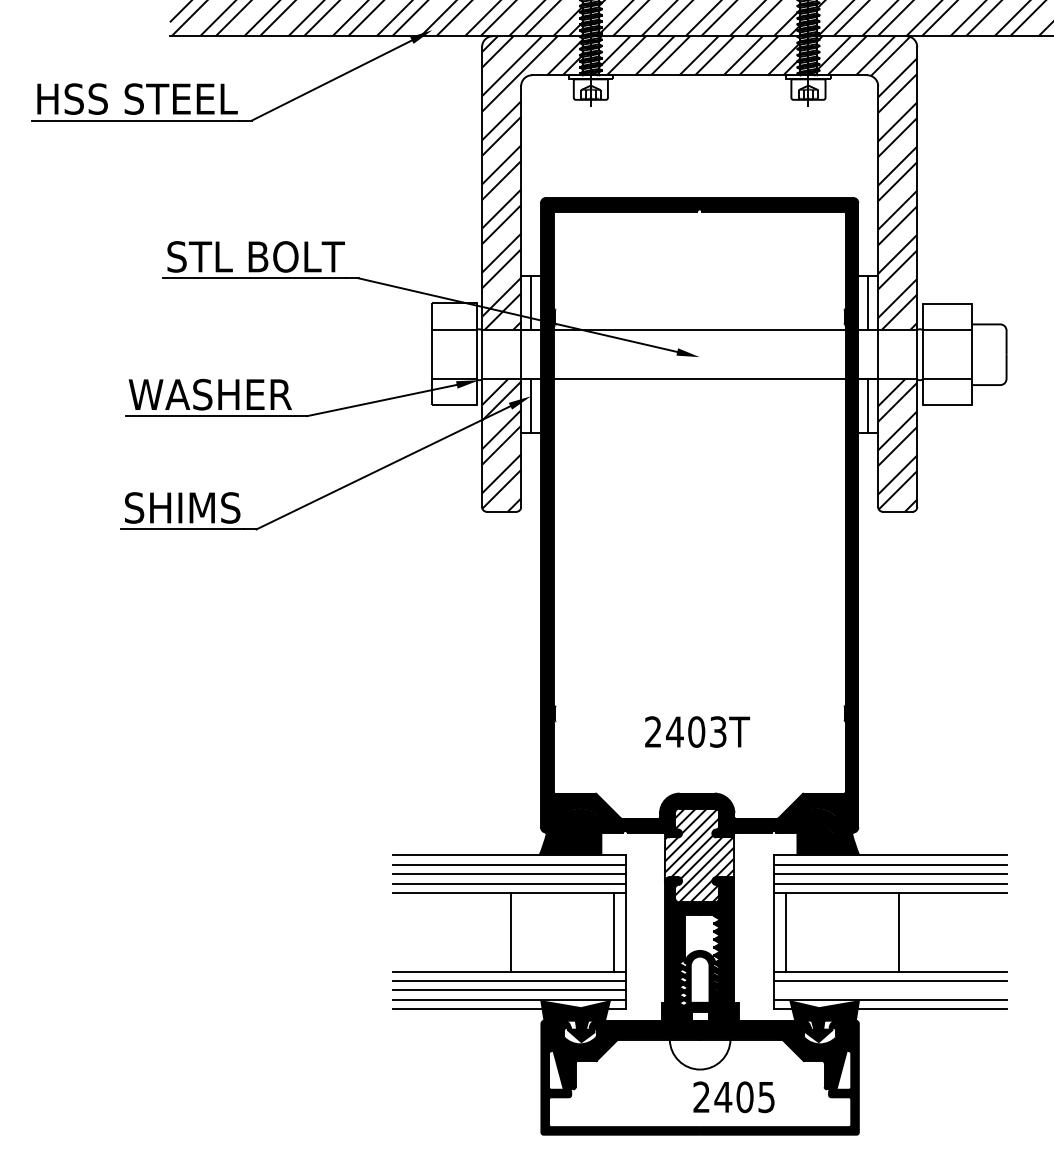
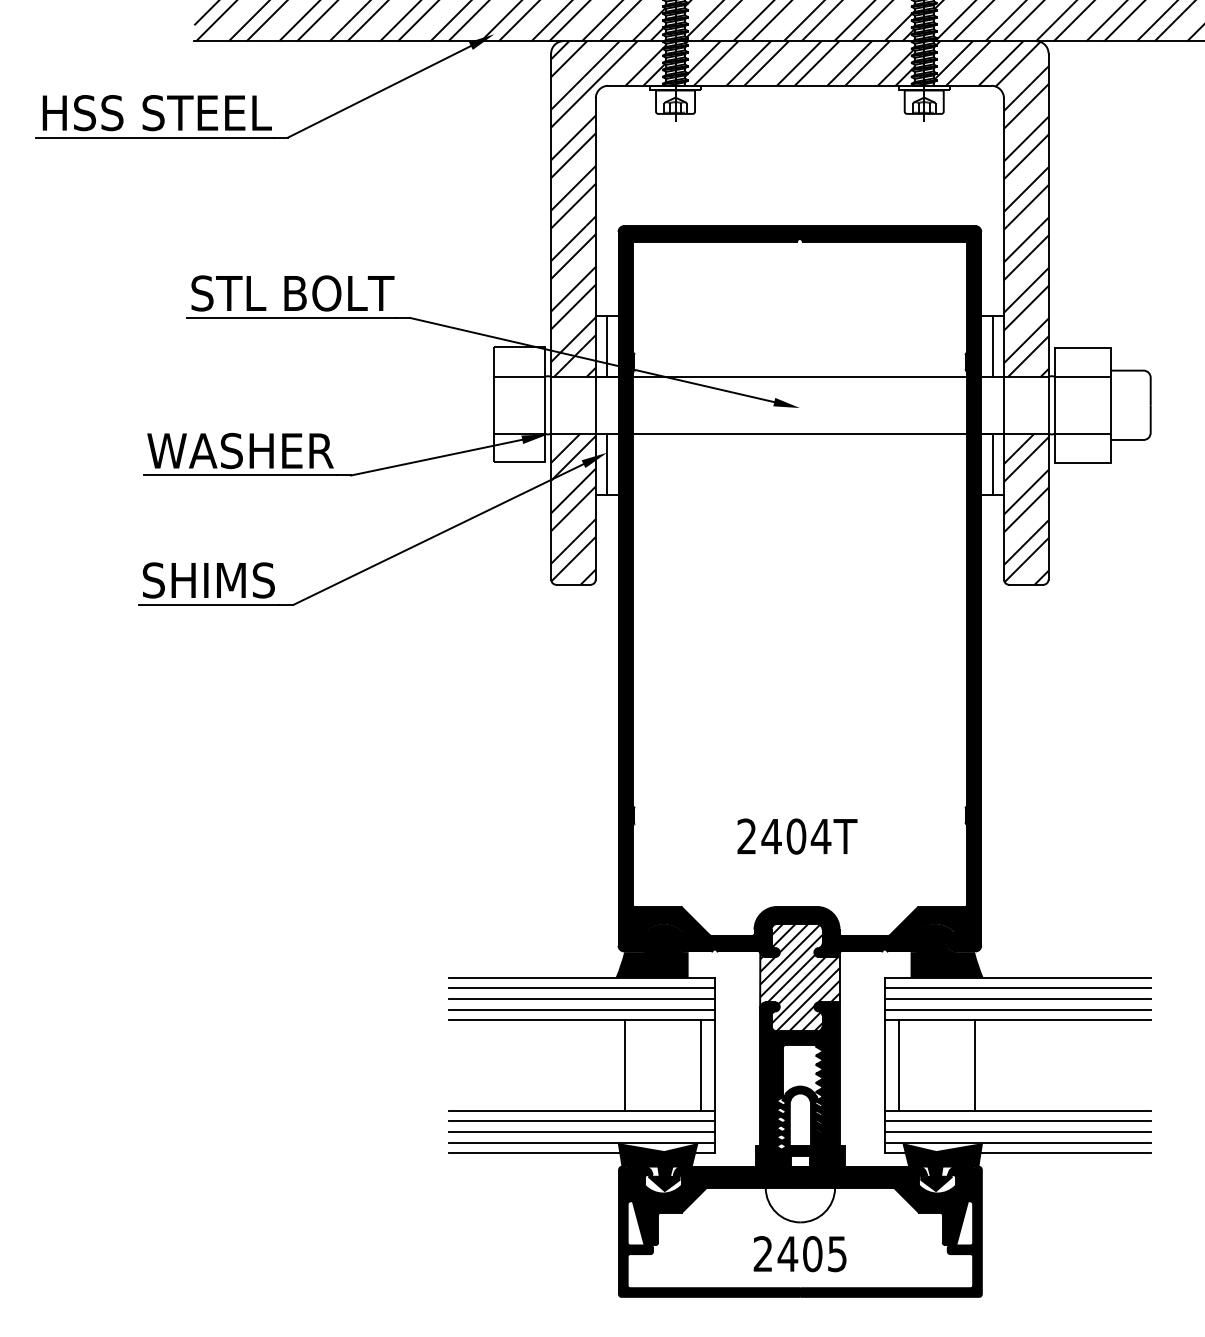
text: (717, 731) -> (820, 836), 2403T -> 2404T
line: (511, 932) -> (624, 1065), moved
line: (898, 932) -> (975, 1065), moved
line: (890, 990) -> (1017, 1131), added
text: (733, 1097) -> (799, 1254), moved

